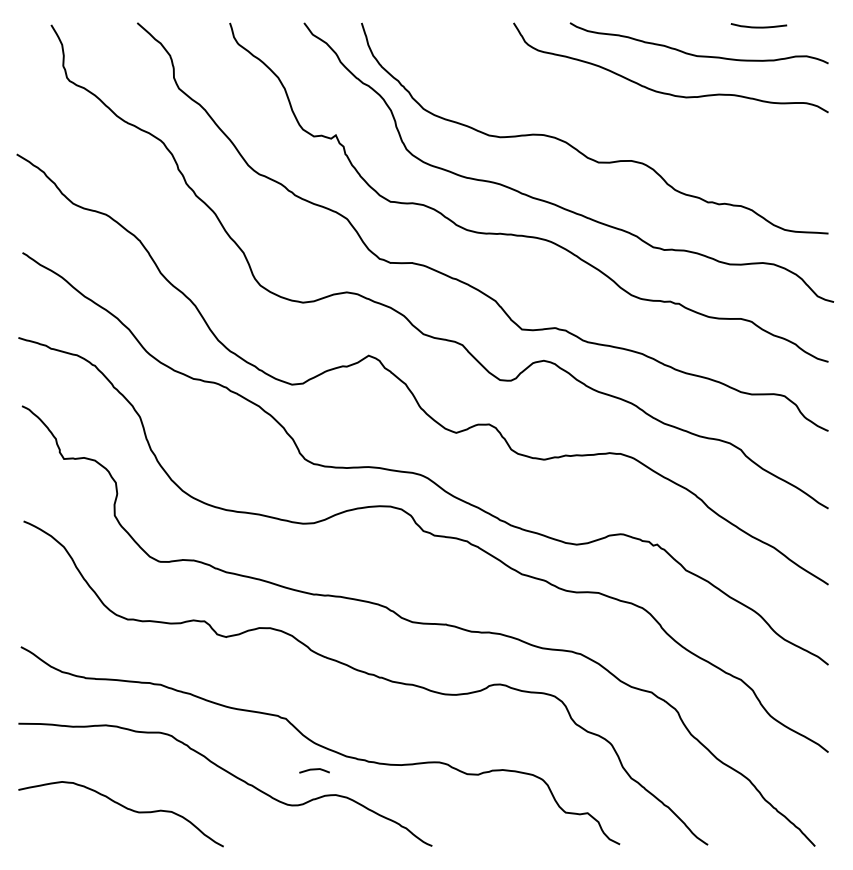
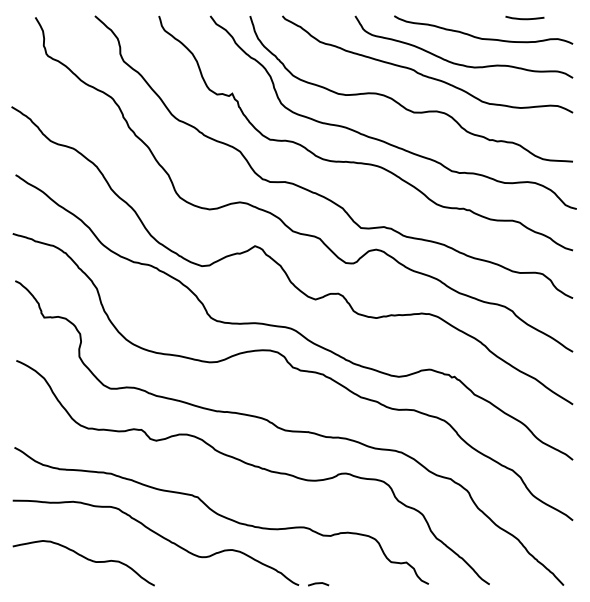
curve: (613, 107) -> (424, 74), added
curve: (314, 771) -> (318, 584), moved

